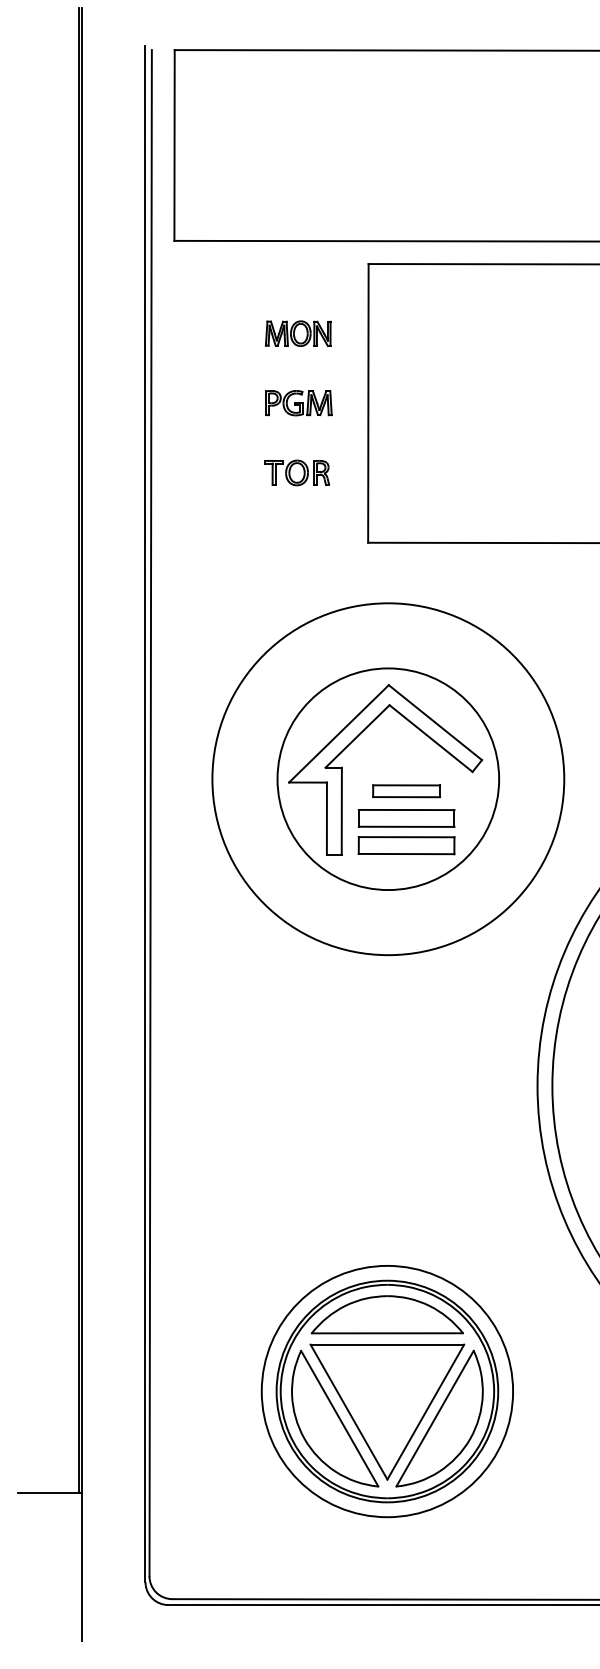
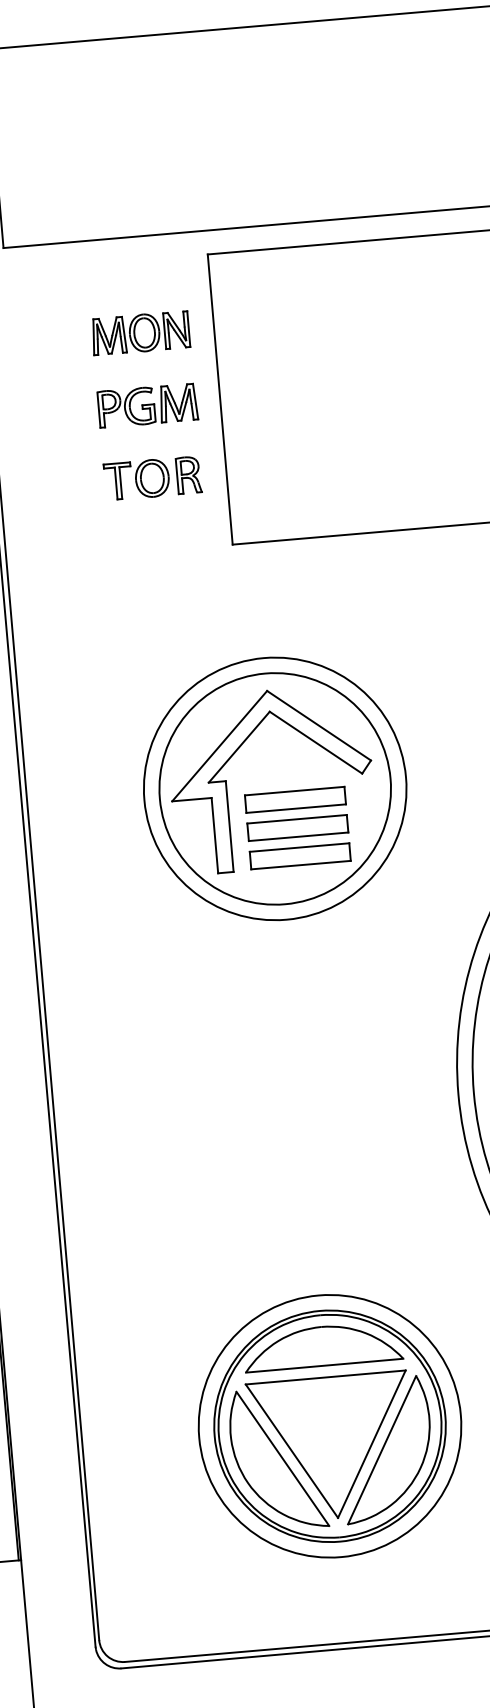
part: (298, 333) -> (141, 333), size x1.43
part: (298, 402) -> (147, 404), size x1.43
part: (296, 472) -> (151, 478), size x1.43
circle: (388, 778) -> (275, 788), size x0.71
part: (406, 790) -> (295, 798), size x1.43

